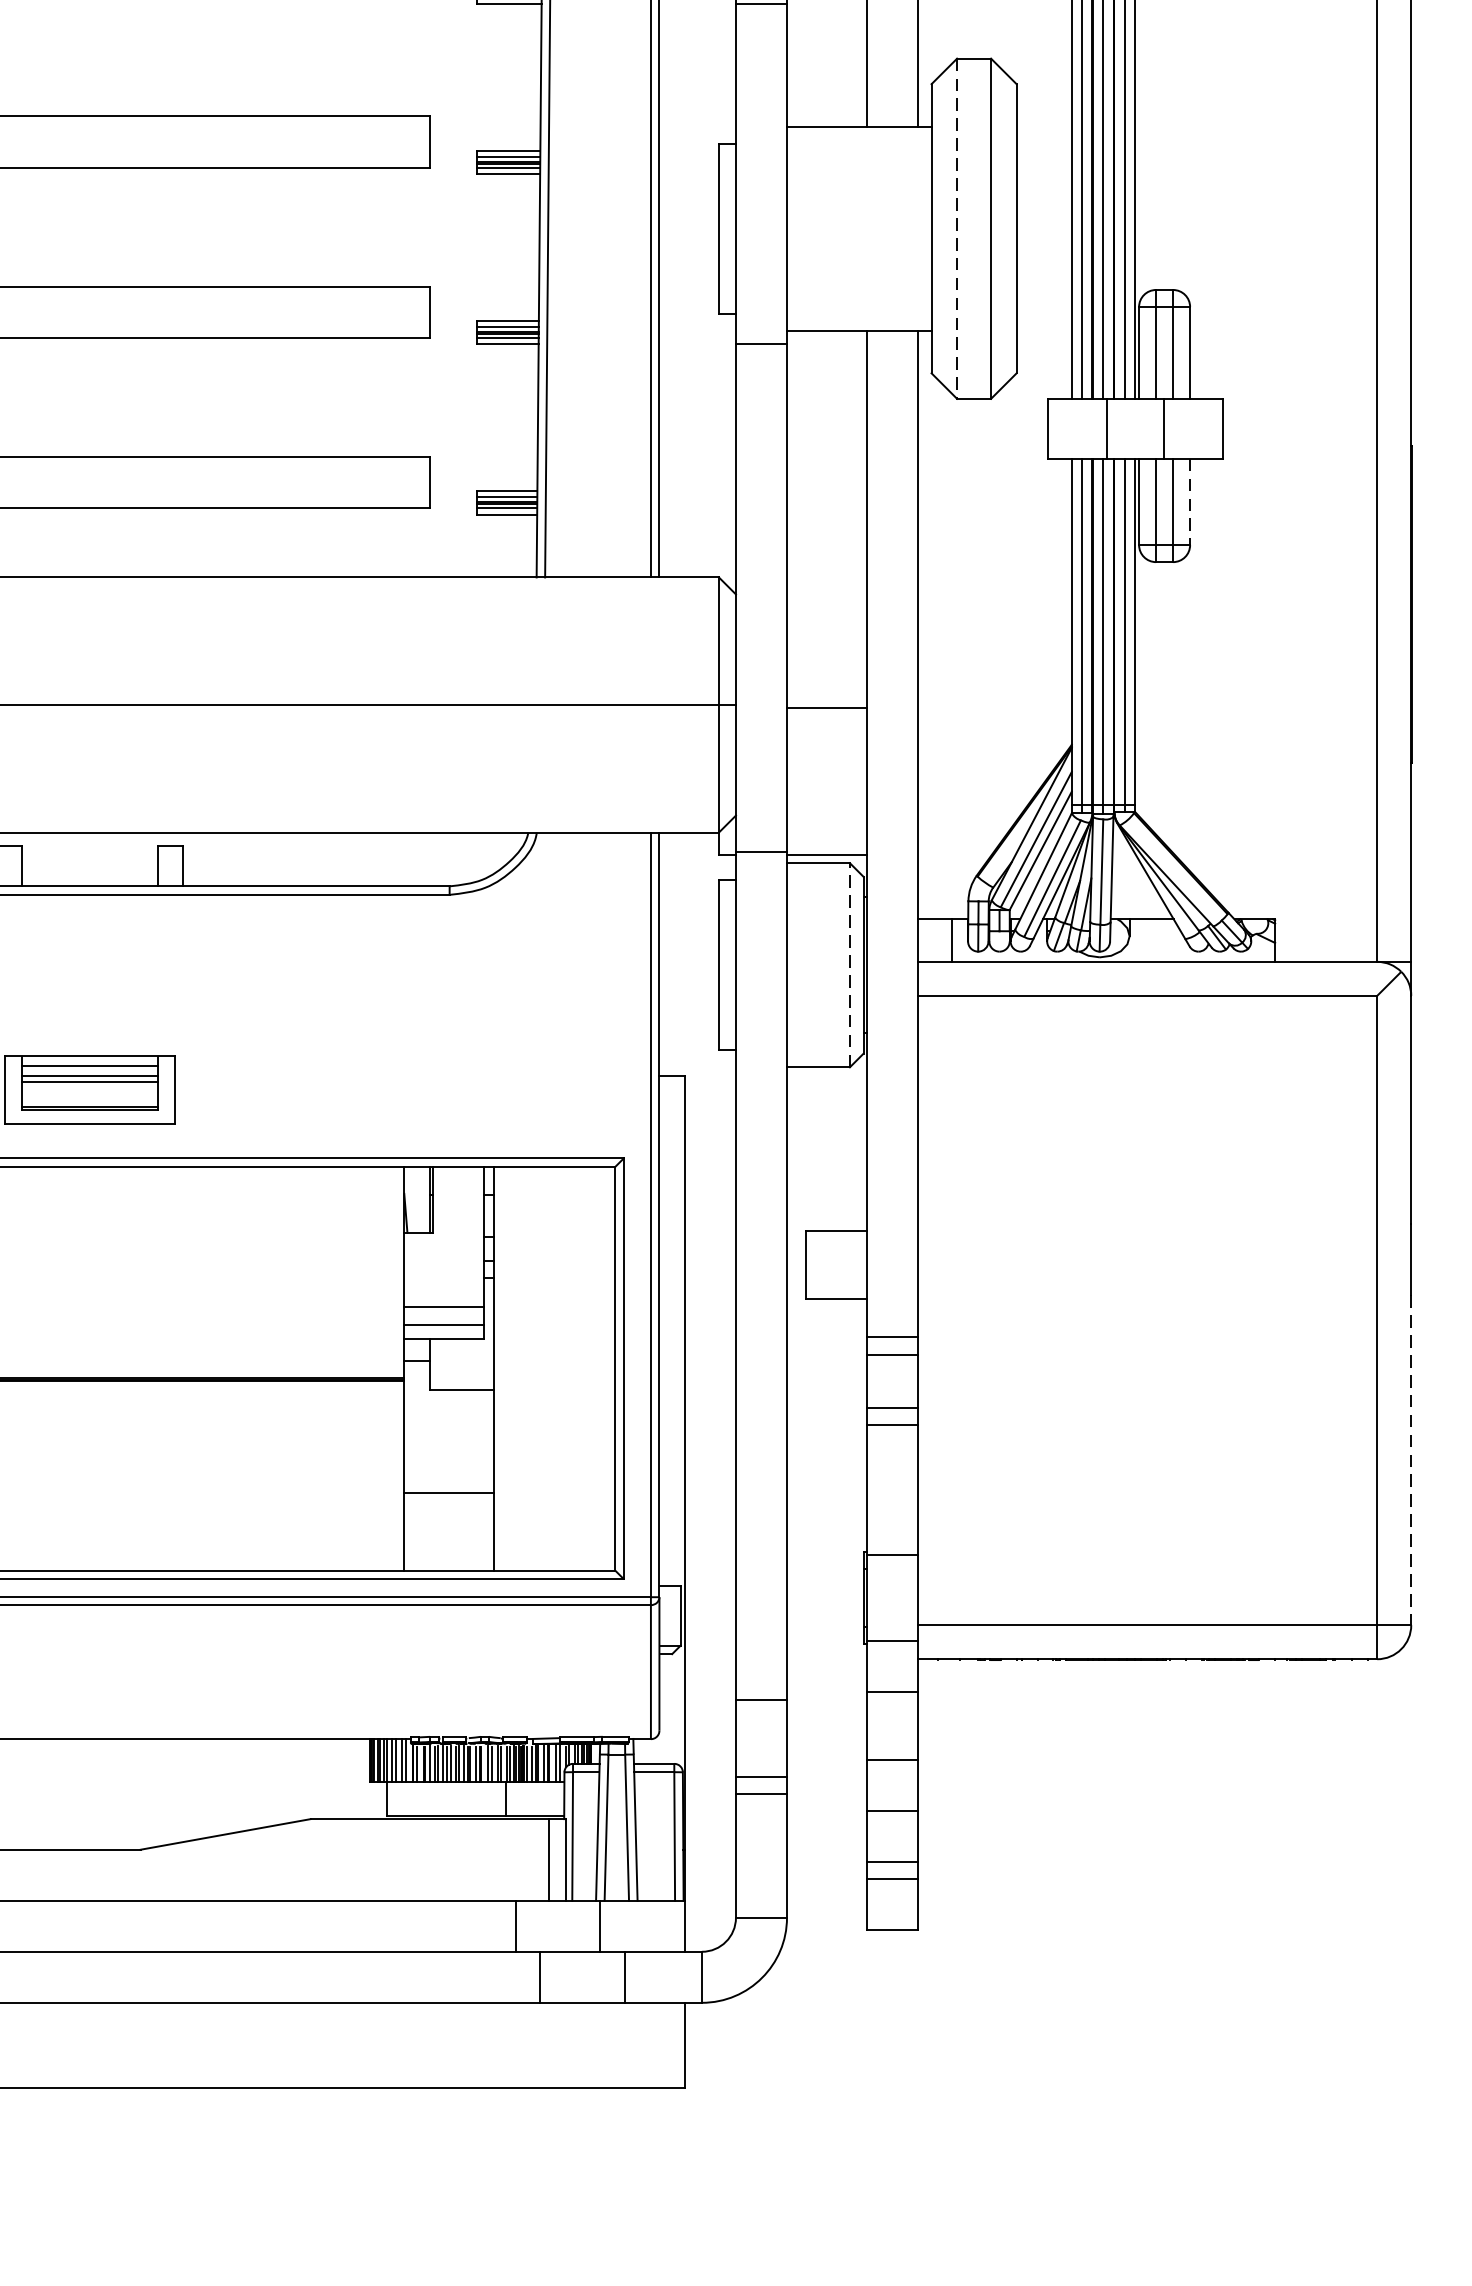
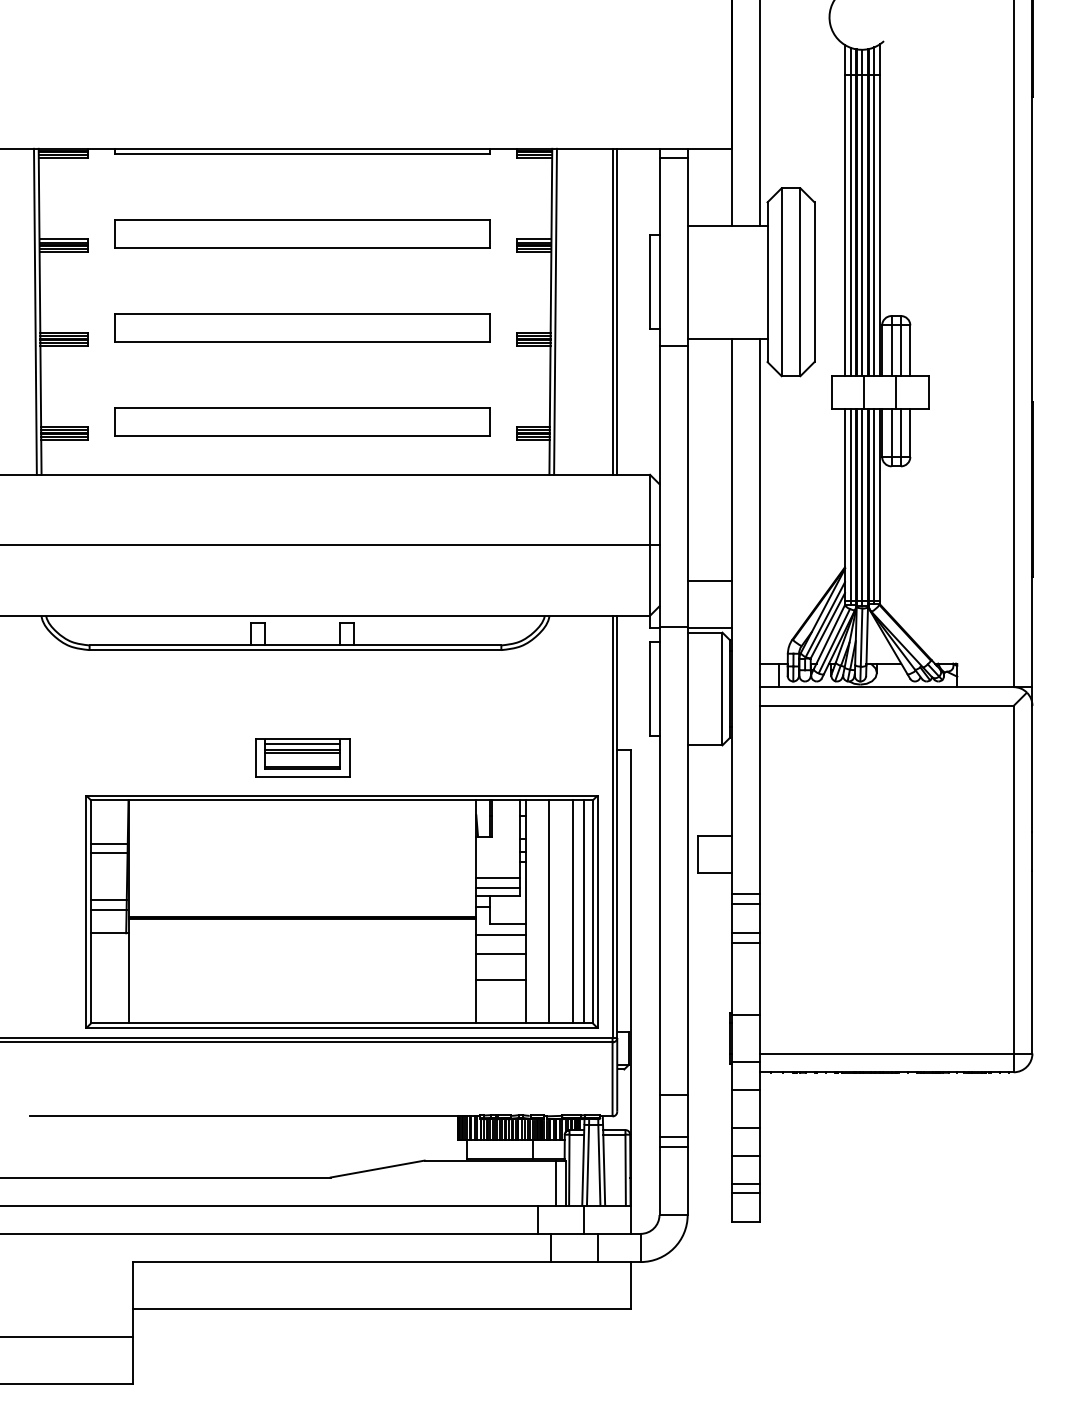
line: (956, 229) -> (781, 282), dashed -> solid
line: (1190, 502) -> (910, 433), dashed -> solid
line: (826, 707) -> (709, 580), moved
line: (850, 964) -> (722, 688), dashed -> solid
line: (536, 1368) -> (549, 911), added
line: (578, 1368) -> (572, 911), added
line: (600, 1368) -> (584, 911), added
line: (448, 1411) -> (500, 935), added
line: (448, 1444) -> (500, 953), added
line: (1411, 1460) -> (1032, 962), dashed -> solid

